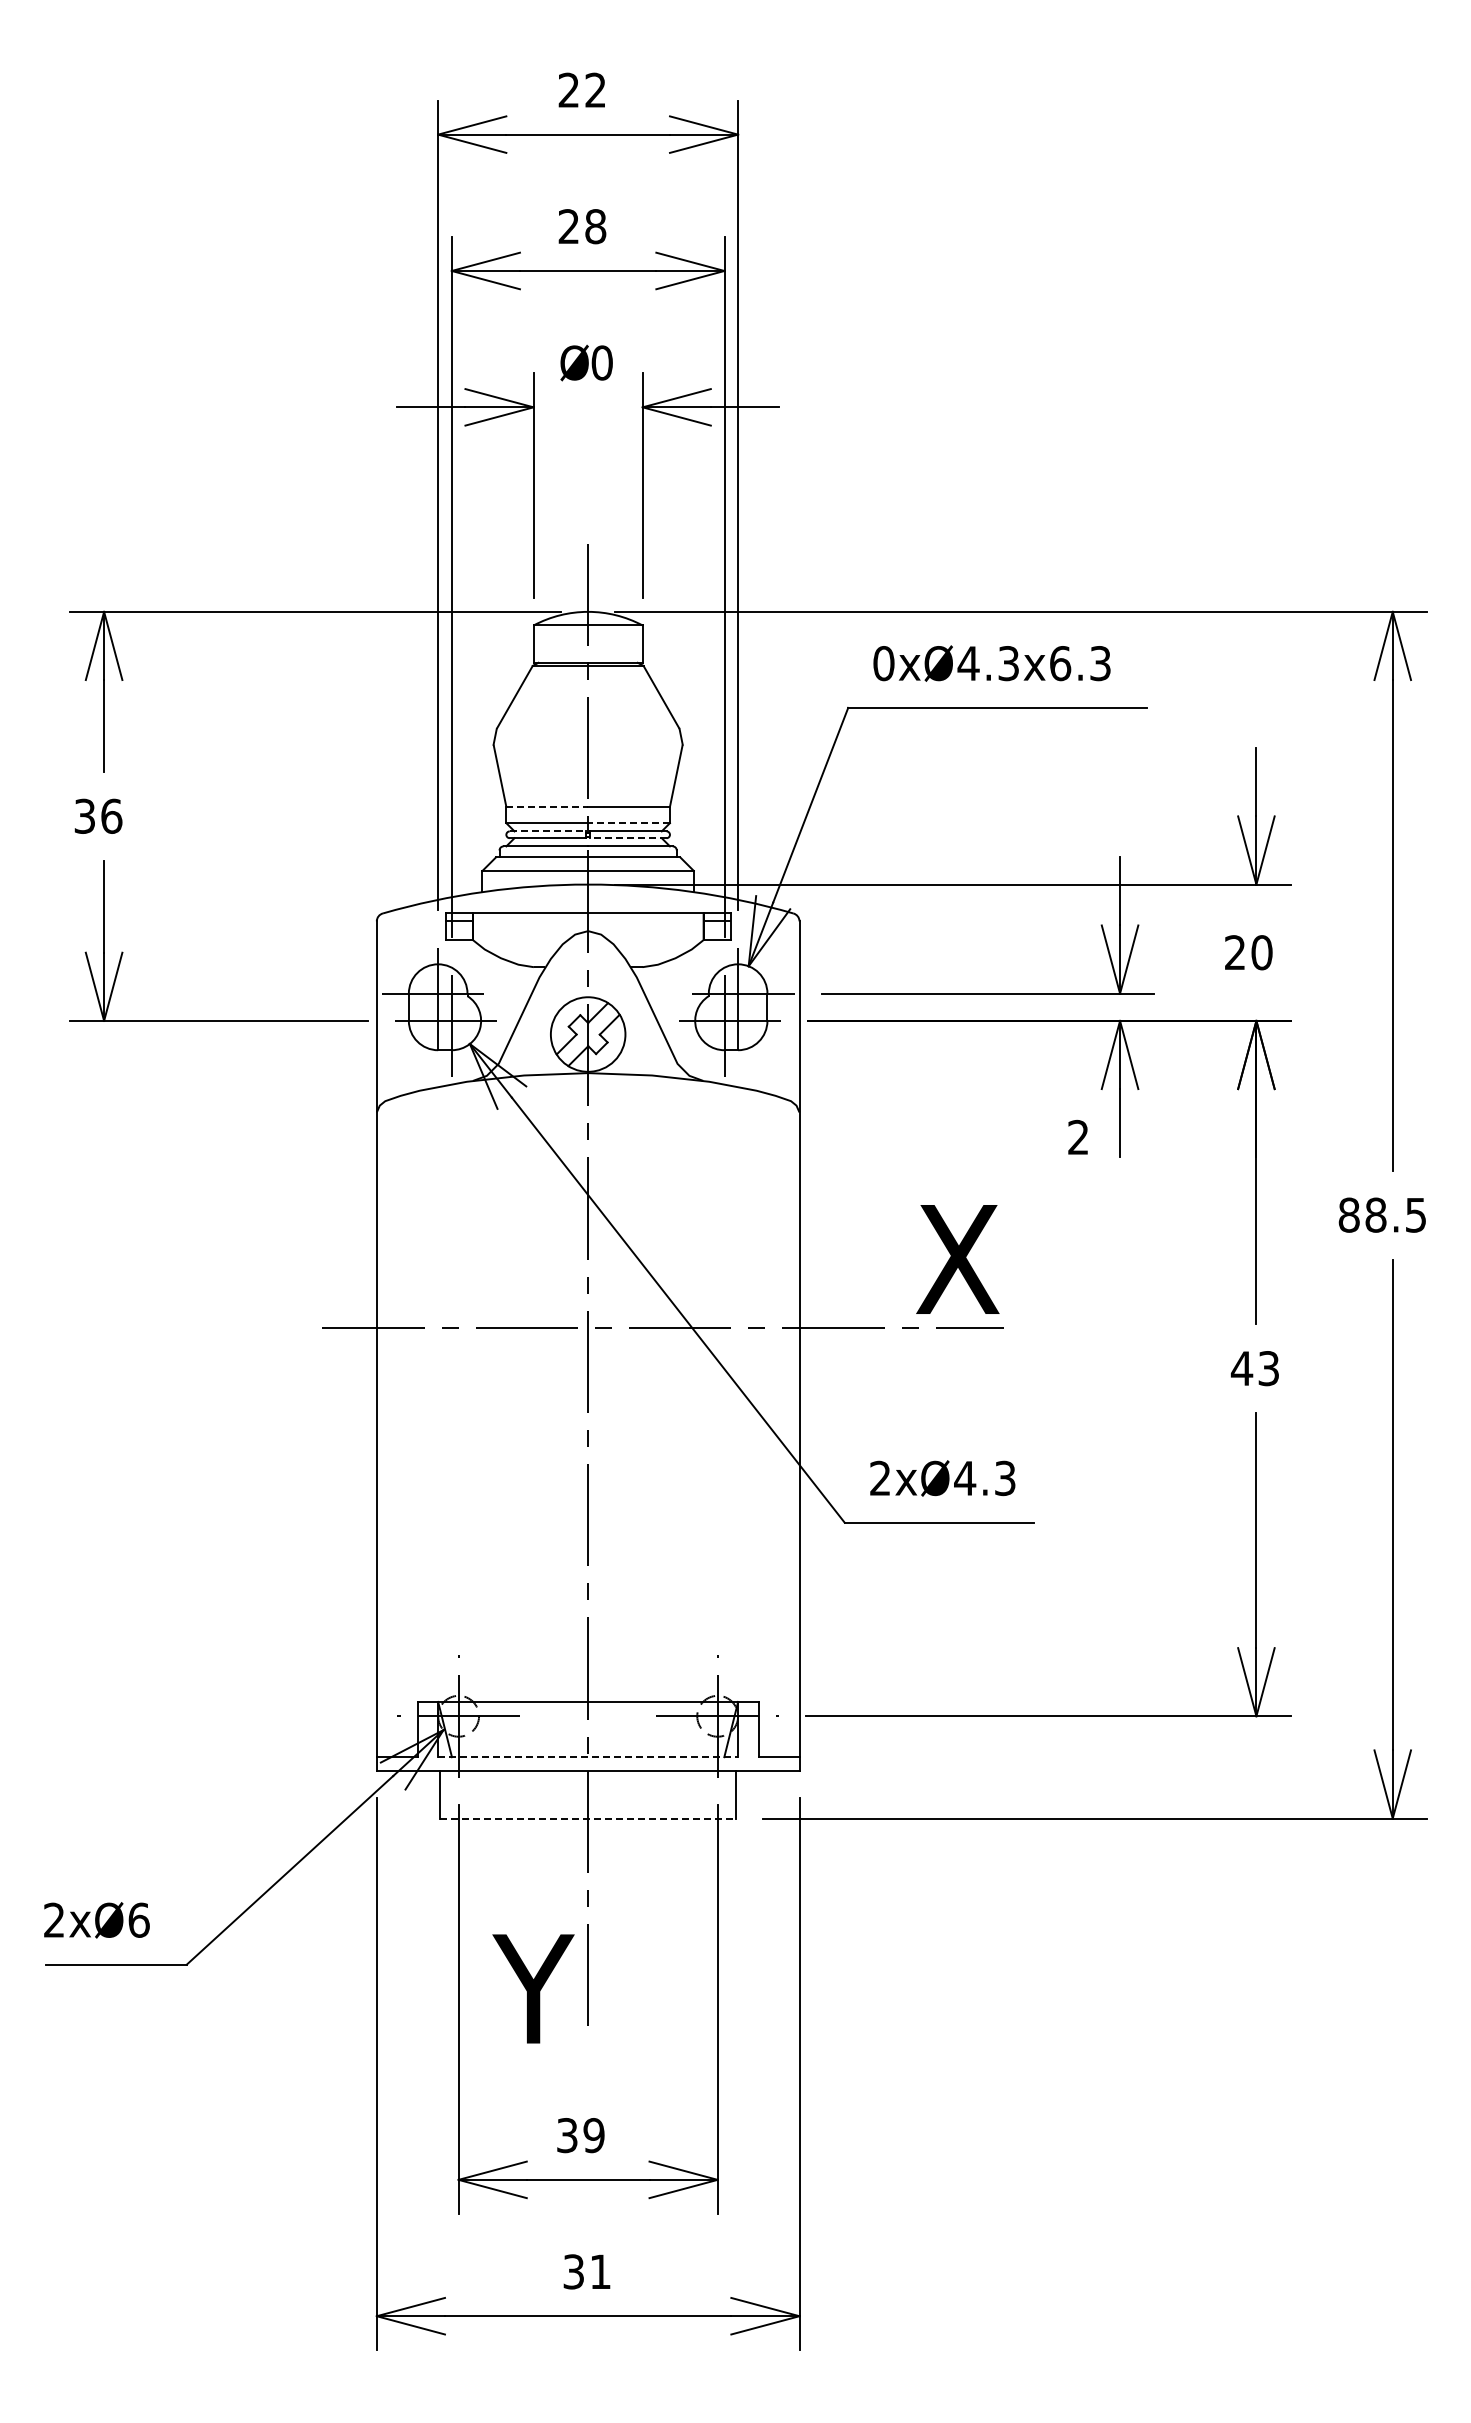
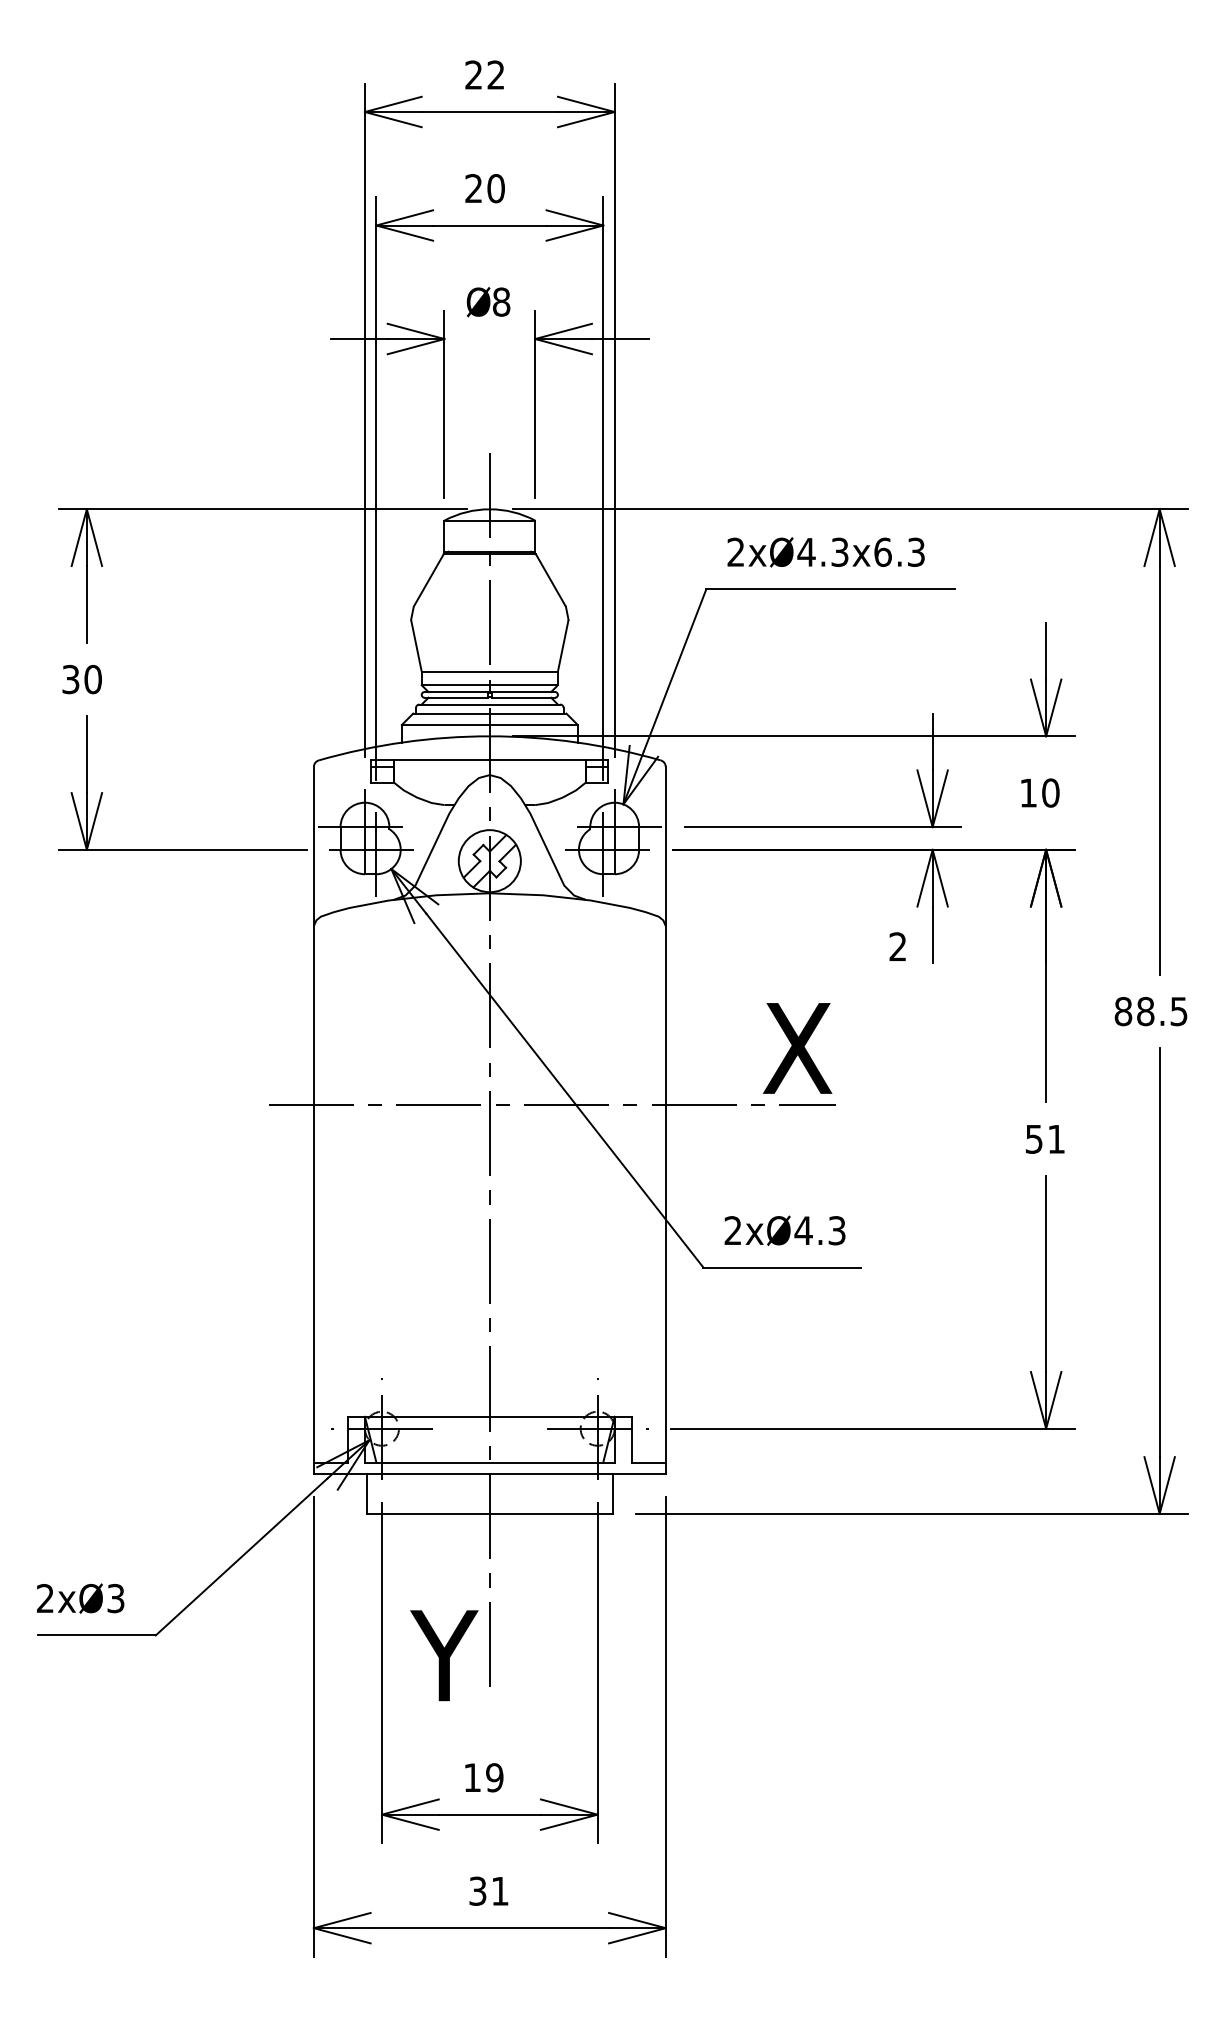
text: (595, 226) -> (495, 188), 28 -> 20
text: (601, 362) -> (500, 301), 0 -> 8
text: (883, 663) -> (735, 552), 0xØ4.3x6.3 -> 2xØ4.3x6.3
line: (547, 806) -> (455, 671), dashed -> solid
text: (111, 815) -> (93, 678), 36 -> 30
line: (629, 823) -> (524, 685), dashed -> solid
line: (548, 831) -> (456, 692), dashed -> solid
line: (627, 838) -> (522, 697), dashed -> solid
text: (1234, 952) -> (1027, 792), 20 -> 10
text: (1254, 1368) -> (1044, 1139), 43 -> 51
line: (588, 1757) -> (490, 1463), dashed -> solid
line: (588, 1818) -> (490, 1513), dashed -> solid
text: (138, 1919) -> (115, 1597), 2xØ6 -> 2xØ3
text: (567, 2135) -> (472, 1777), 39 -> 19

